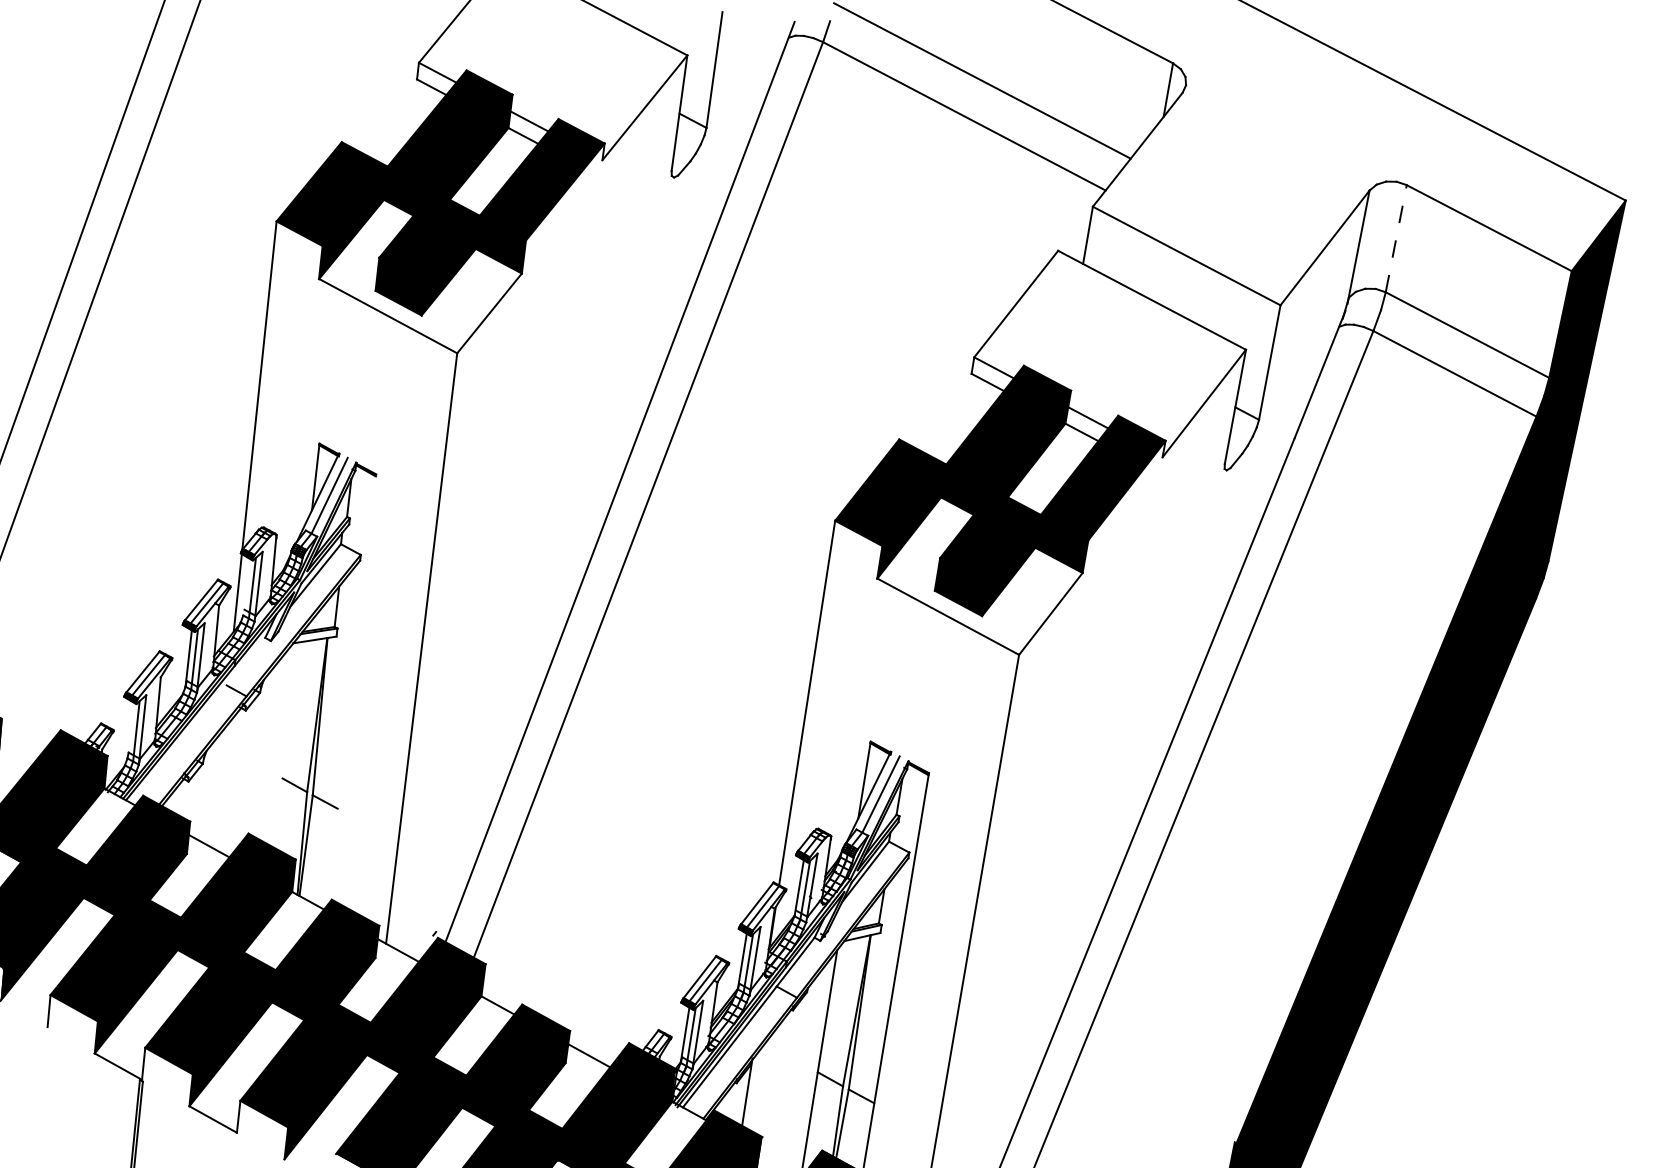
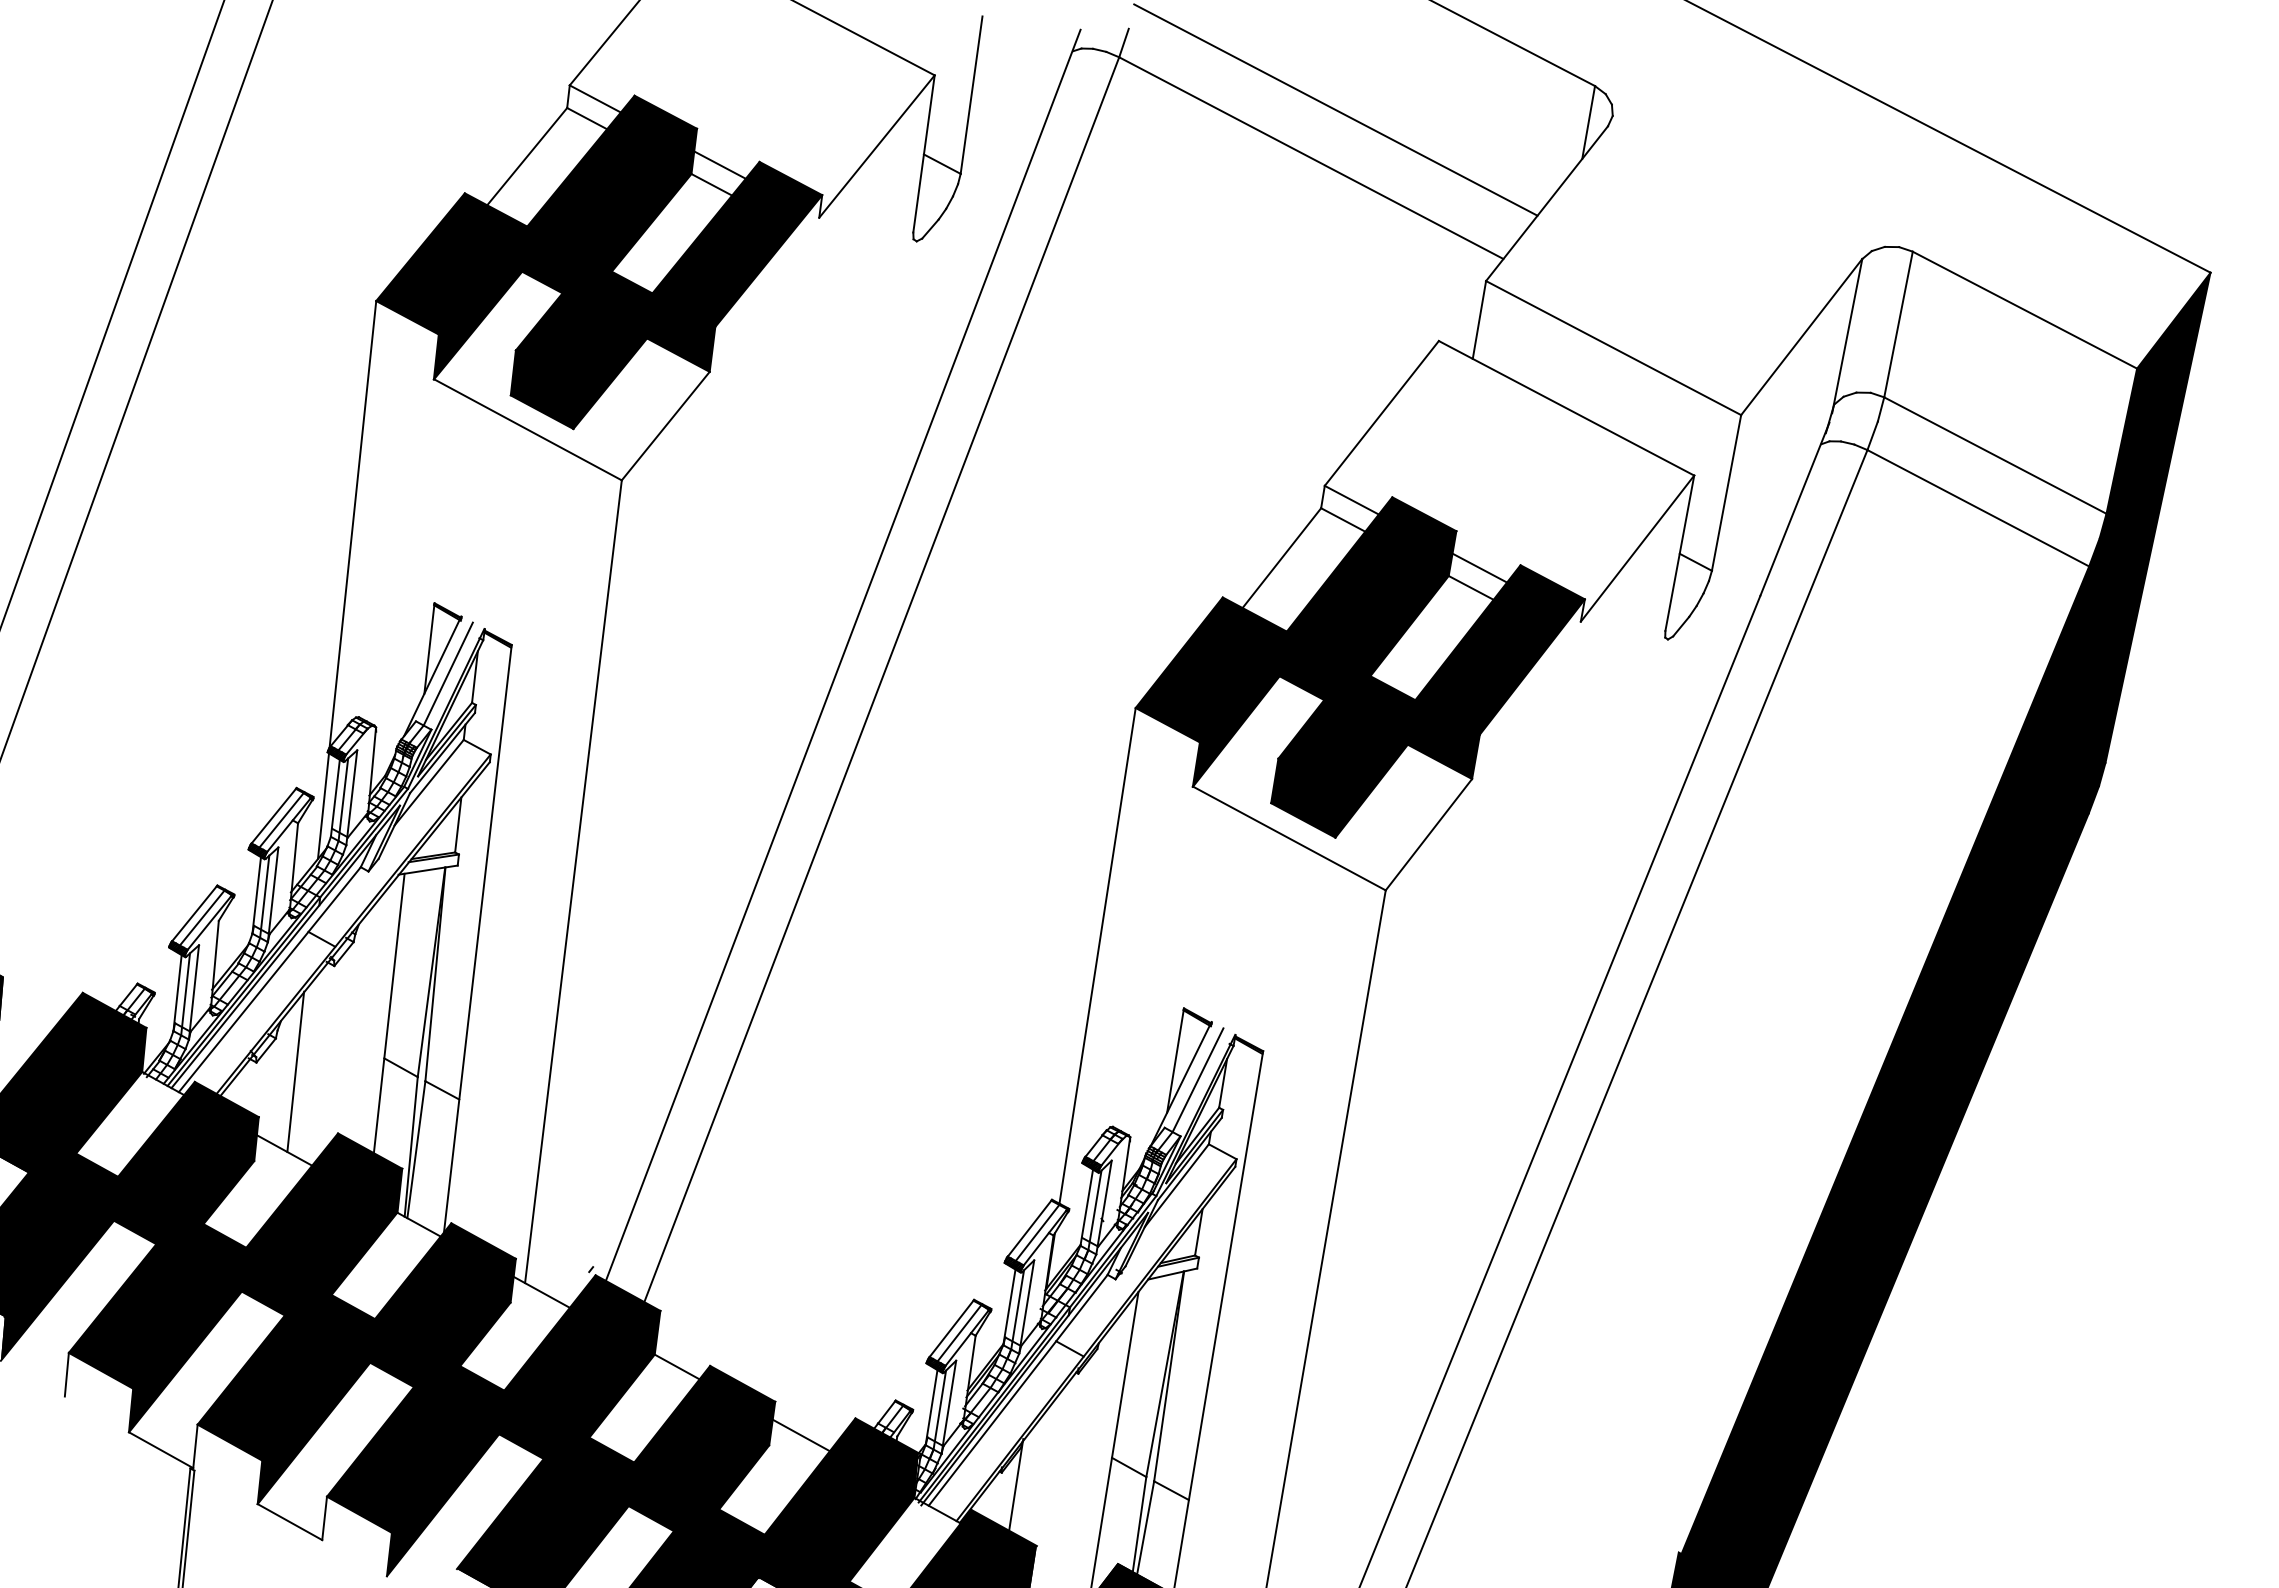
line: (387, 115) -> (527, 156), added
line: (1396, 238) -> (1898, 324), dashed -> solid
line: (942, 410) -> (1281, 558), added
line: (245, 586) -> (334, 797), added
line: (351, 690) -> (477, 938), added
line: (198, 720) -> (269, 979), added
line: (130, 729) -> (177, 992), added
line: (285, 745) -> (388, 1013), added
line: (217, 788) -> (295, 1071), added

